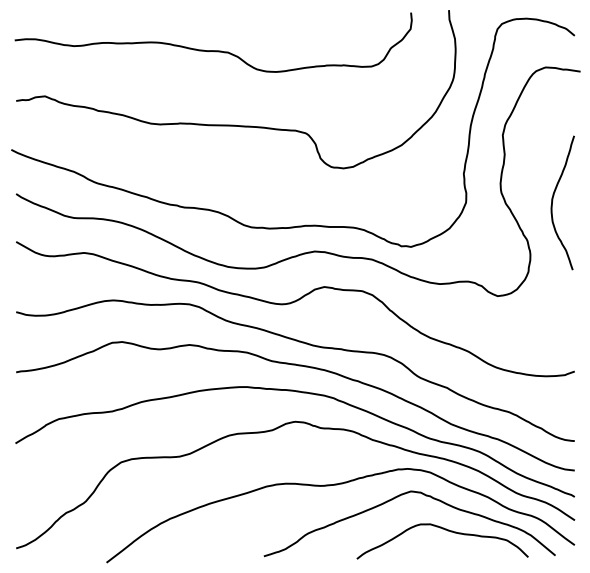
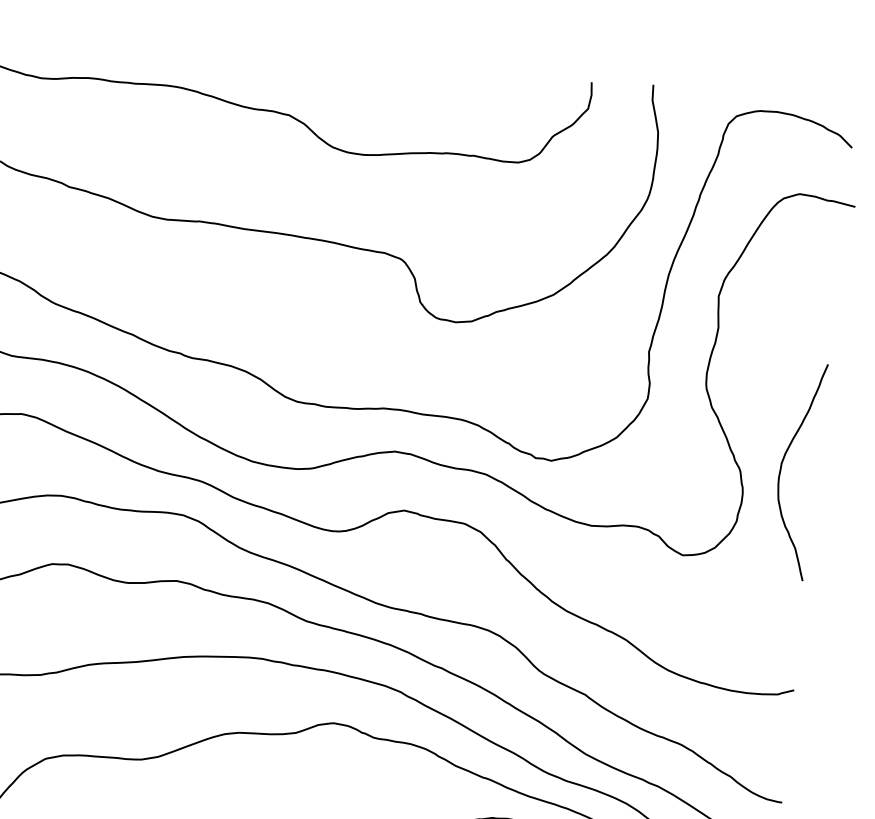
curve: (553, 200) -> (783, 465), moved

